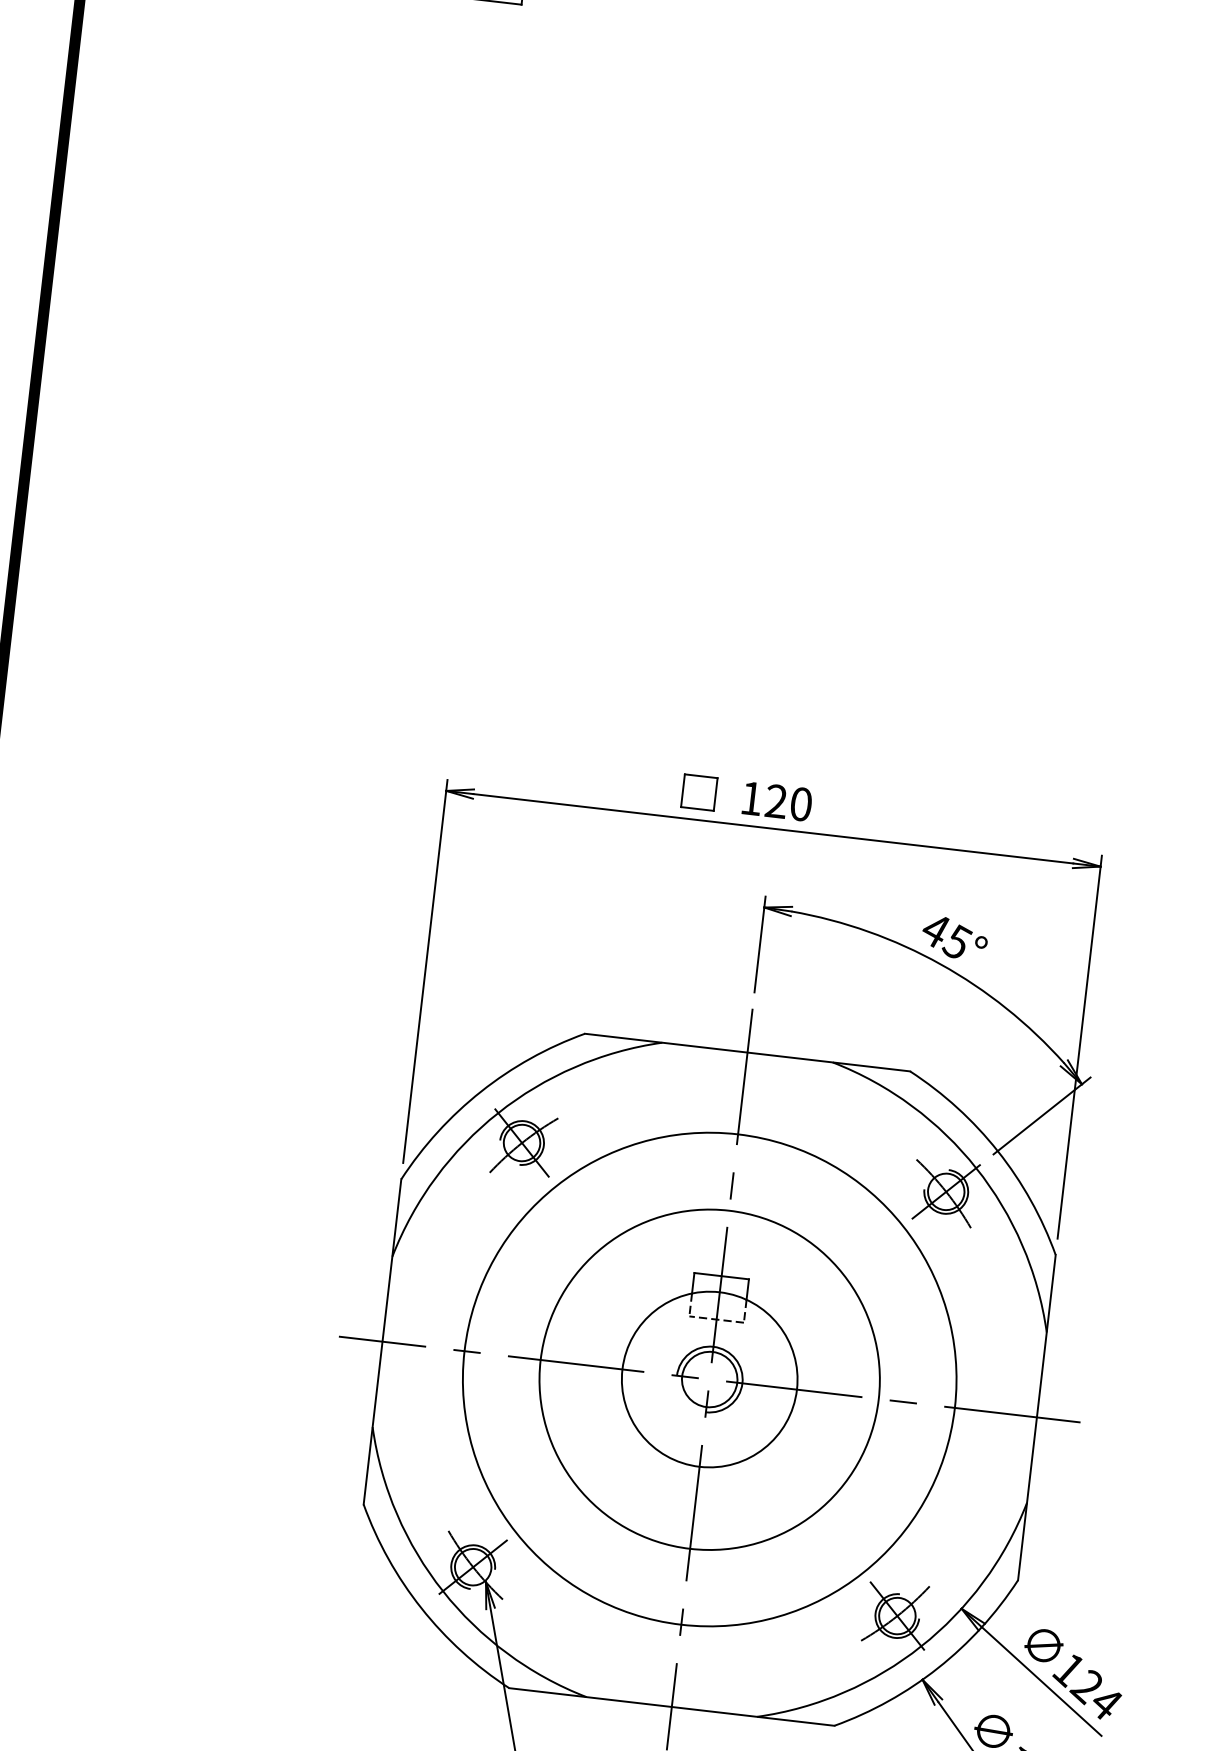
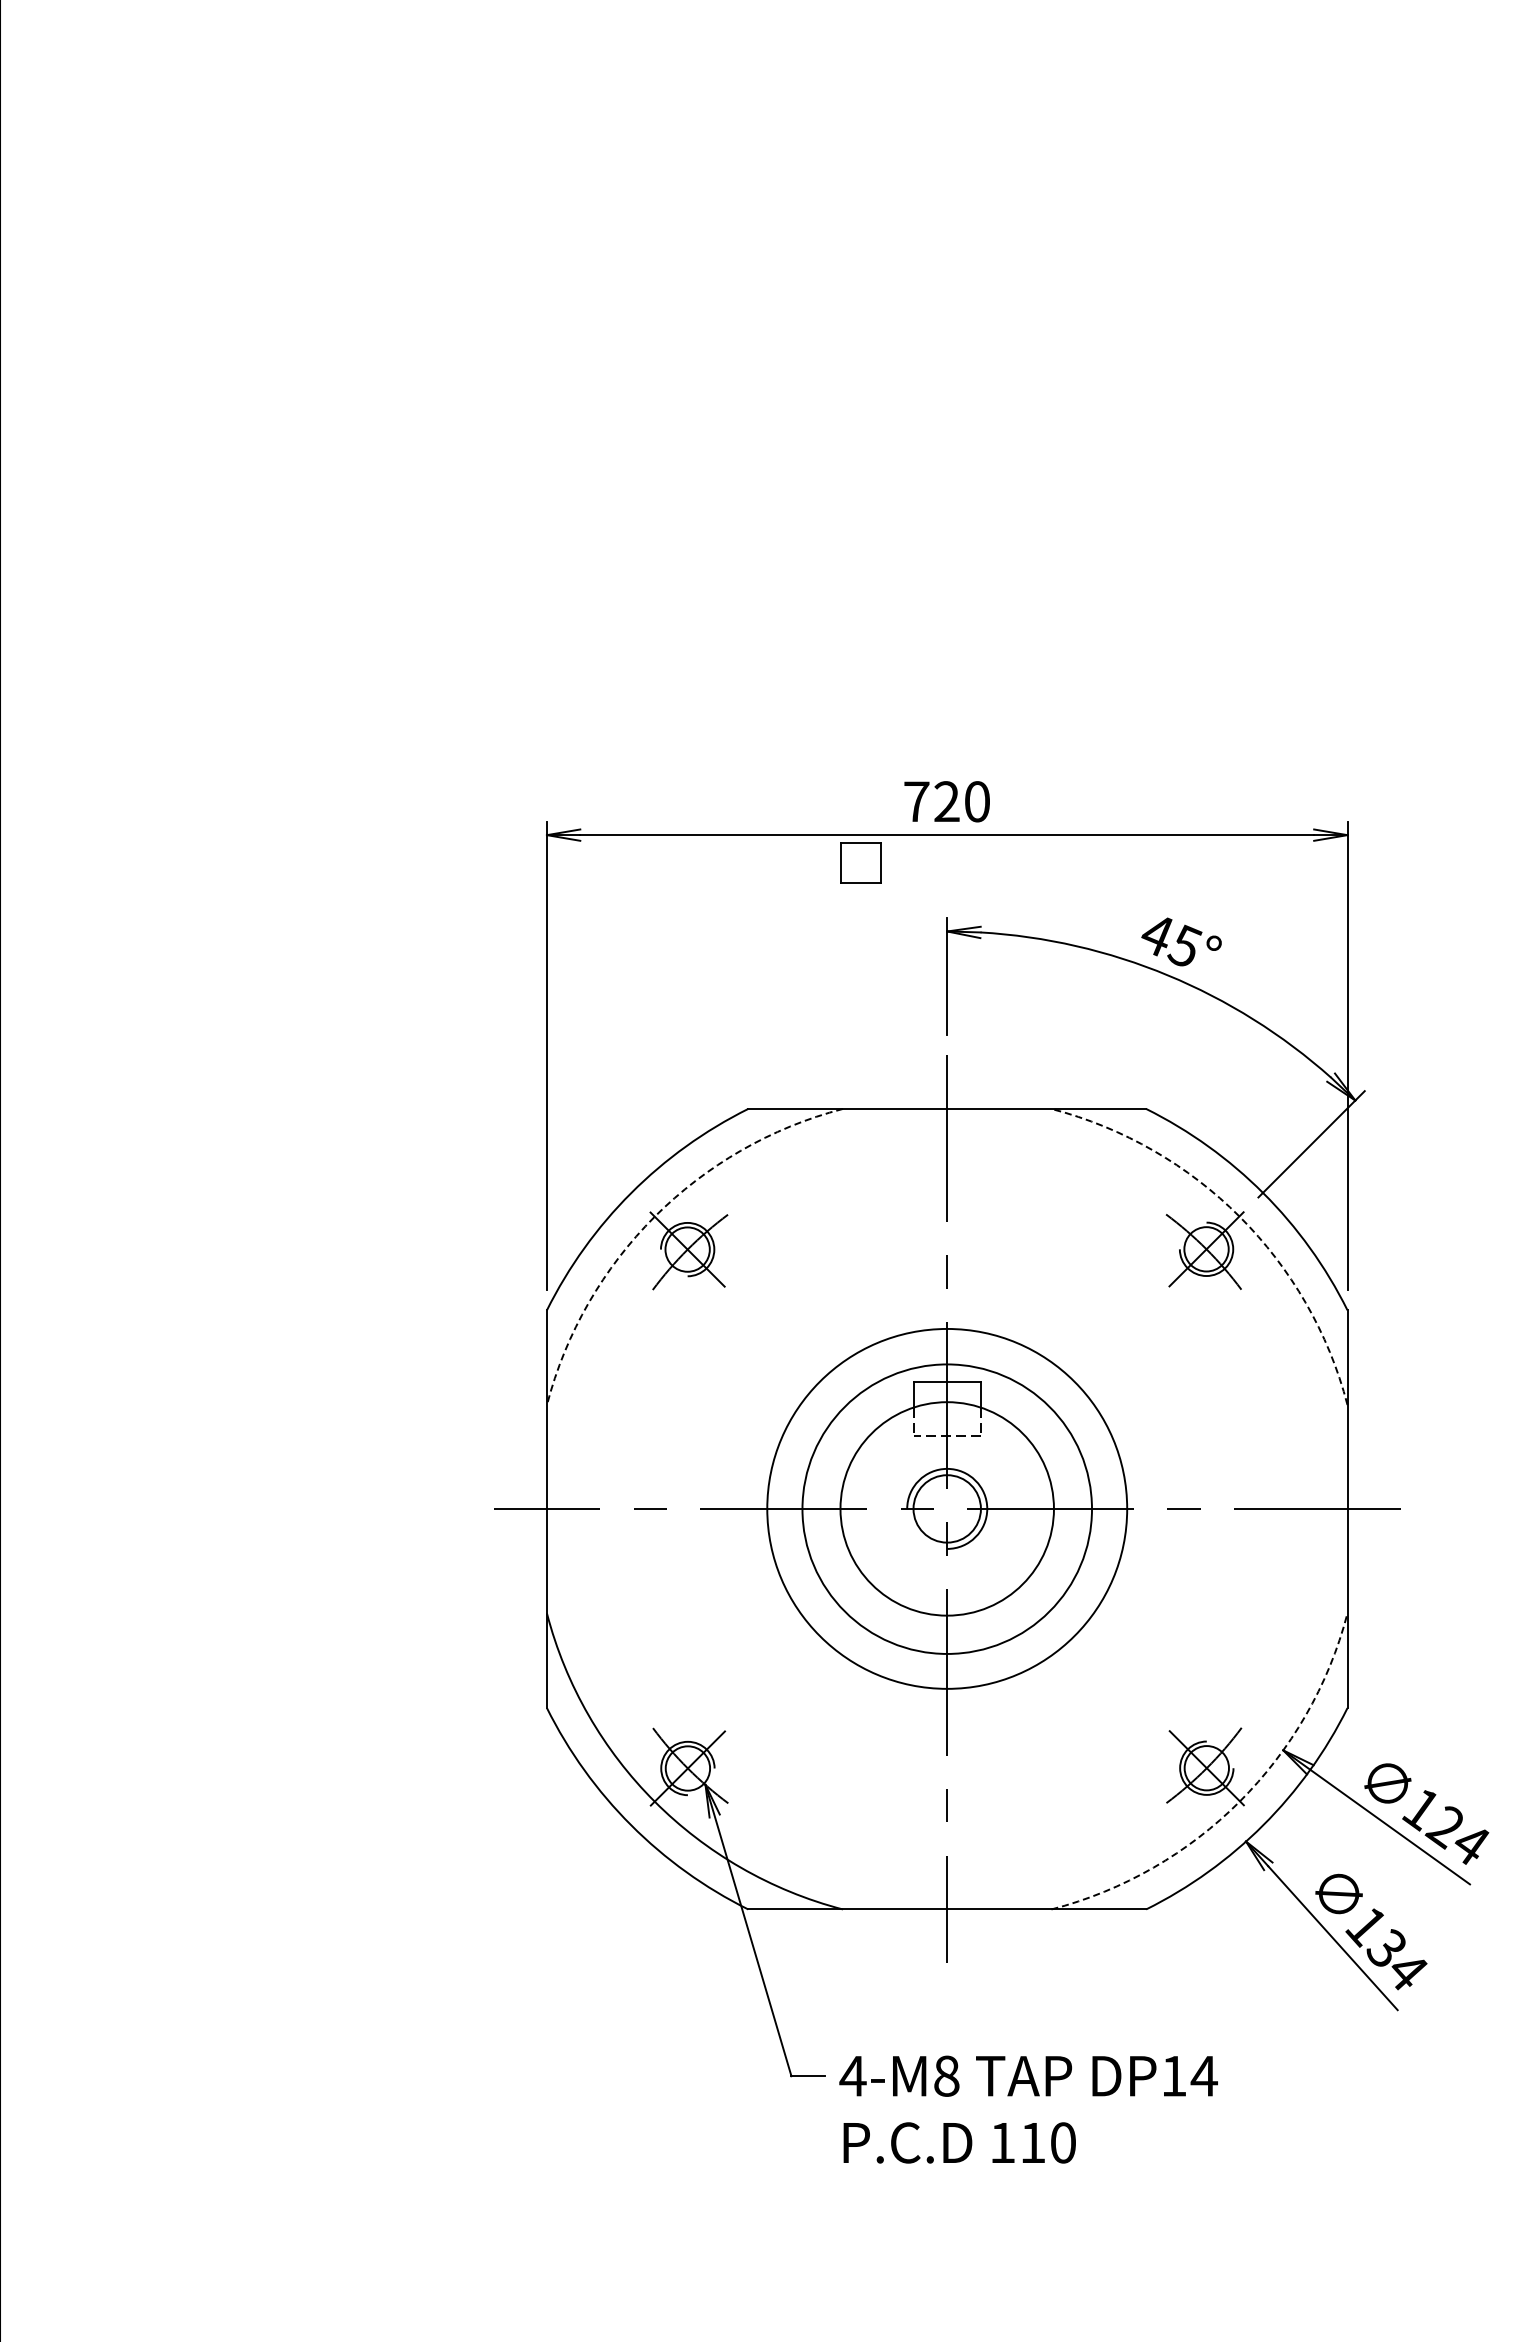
part: (699, 792) -> (860, 862), moved
text: (751, 798) -> (916, 801), 120 -> 720
arc: (498, 1112) -> (654, 1216), solid -> dashed
arc: (976, 1168) -> (1239, 1216), solid -> dashed
circle: (709, 1379) -> (947, 1508), size x0.6
circle: (709, 1380) -> (947, 1509), size x0.7
arc: (920, 1646) -> (1239, 1801), solid -> dashed

